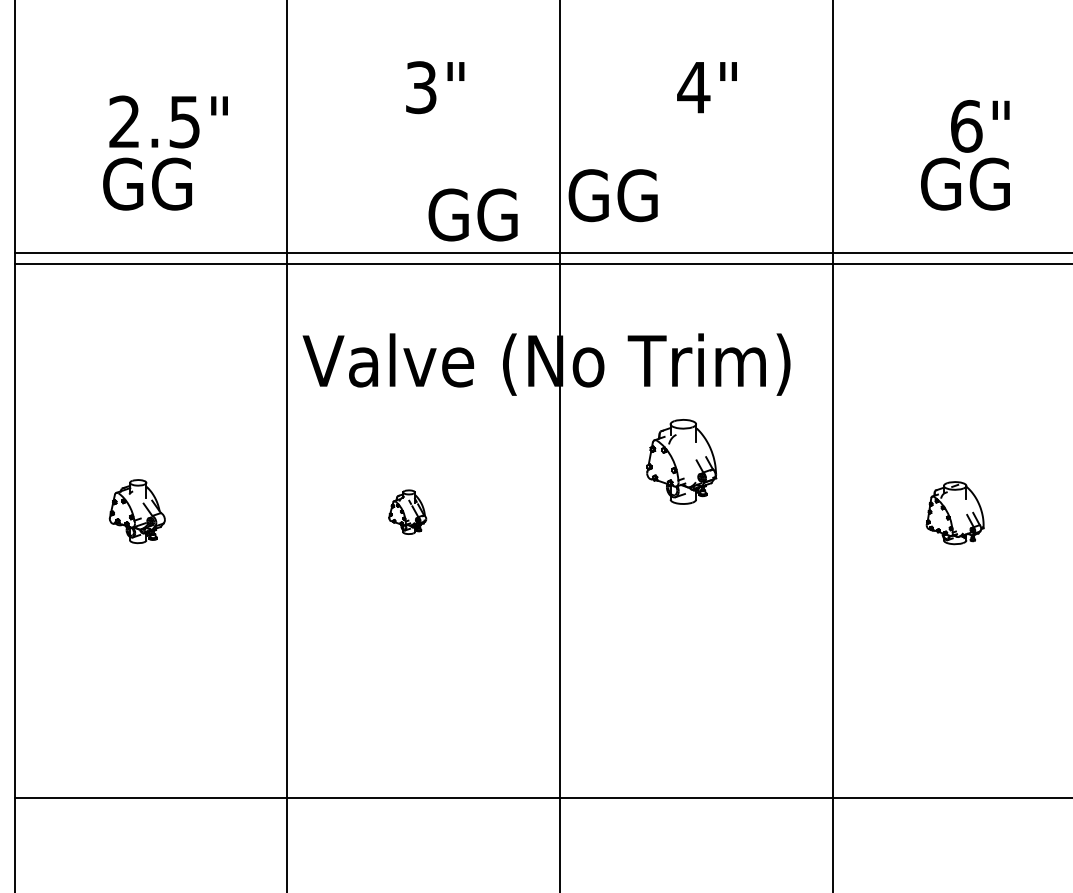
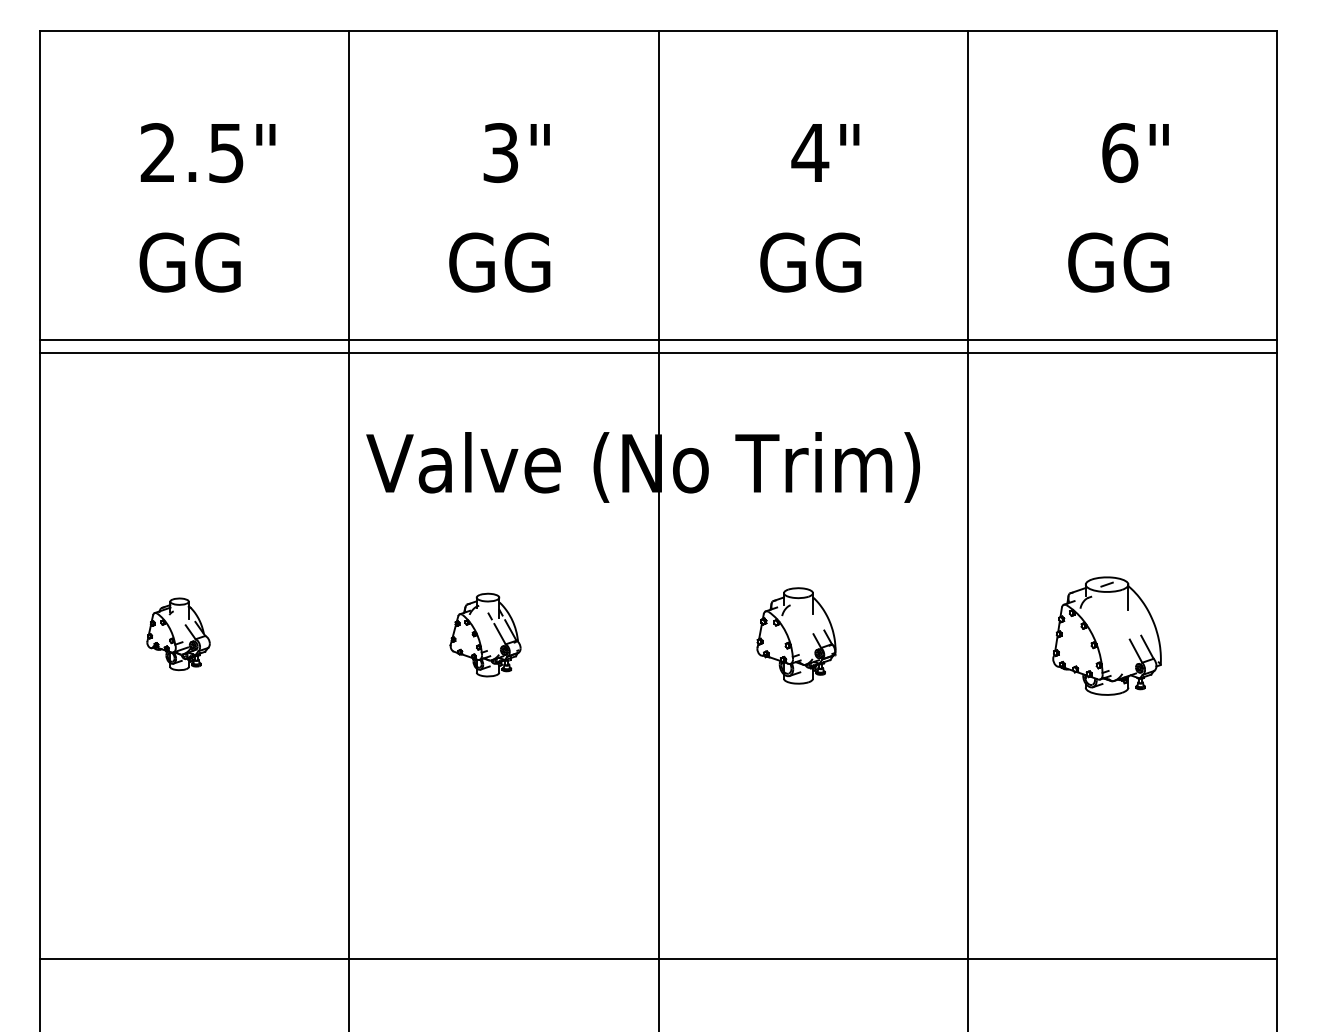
text: (168, 121) -> (207, 152), moved
text: (980, 125) -> (1135, 152), moved
text: (612, 195) -> (810, 262), moved
text: (472, 214) -> (499, 262), moved
part: (681, 461) -> (796, 635), moved
part: (407, 511) -> (485, 634), size x1.67
part: (954, 512) -> (1106, 635), size x1.67

